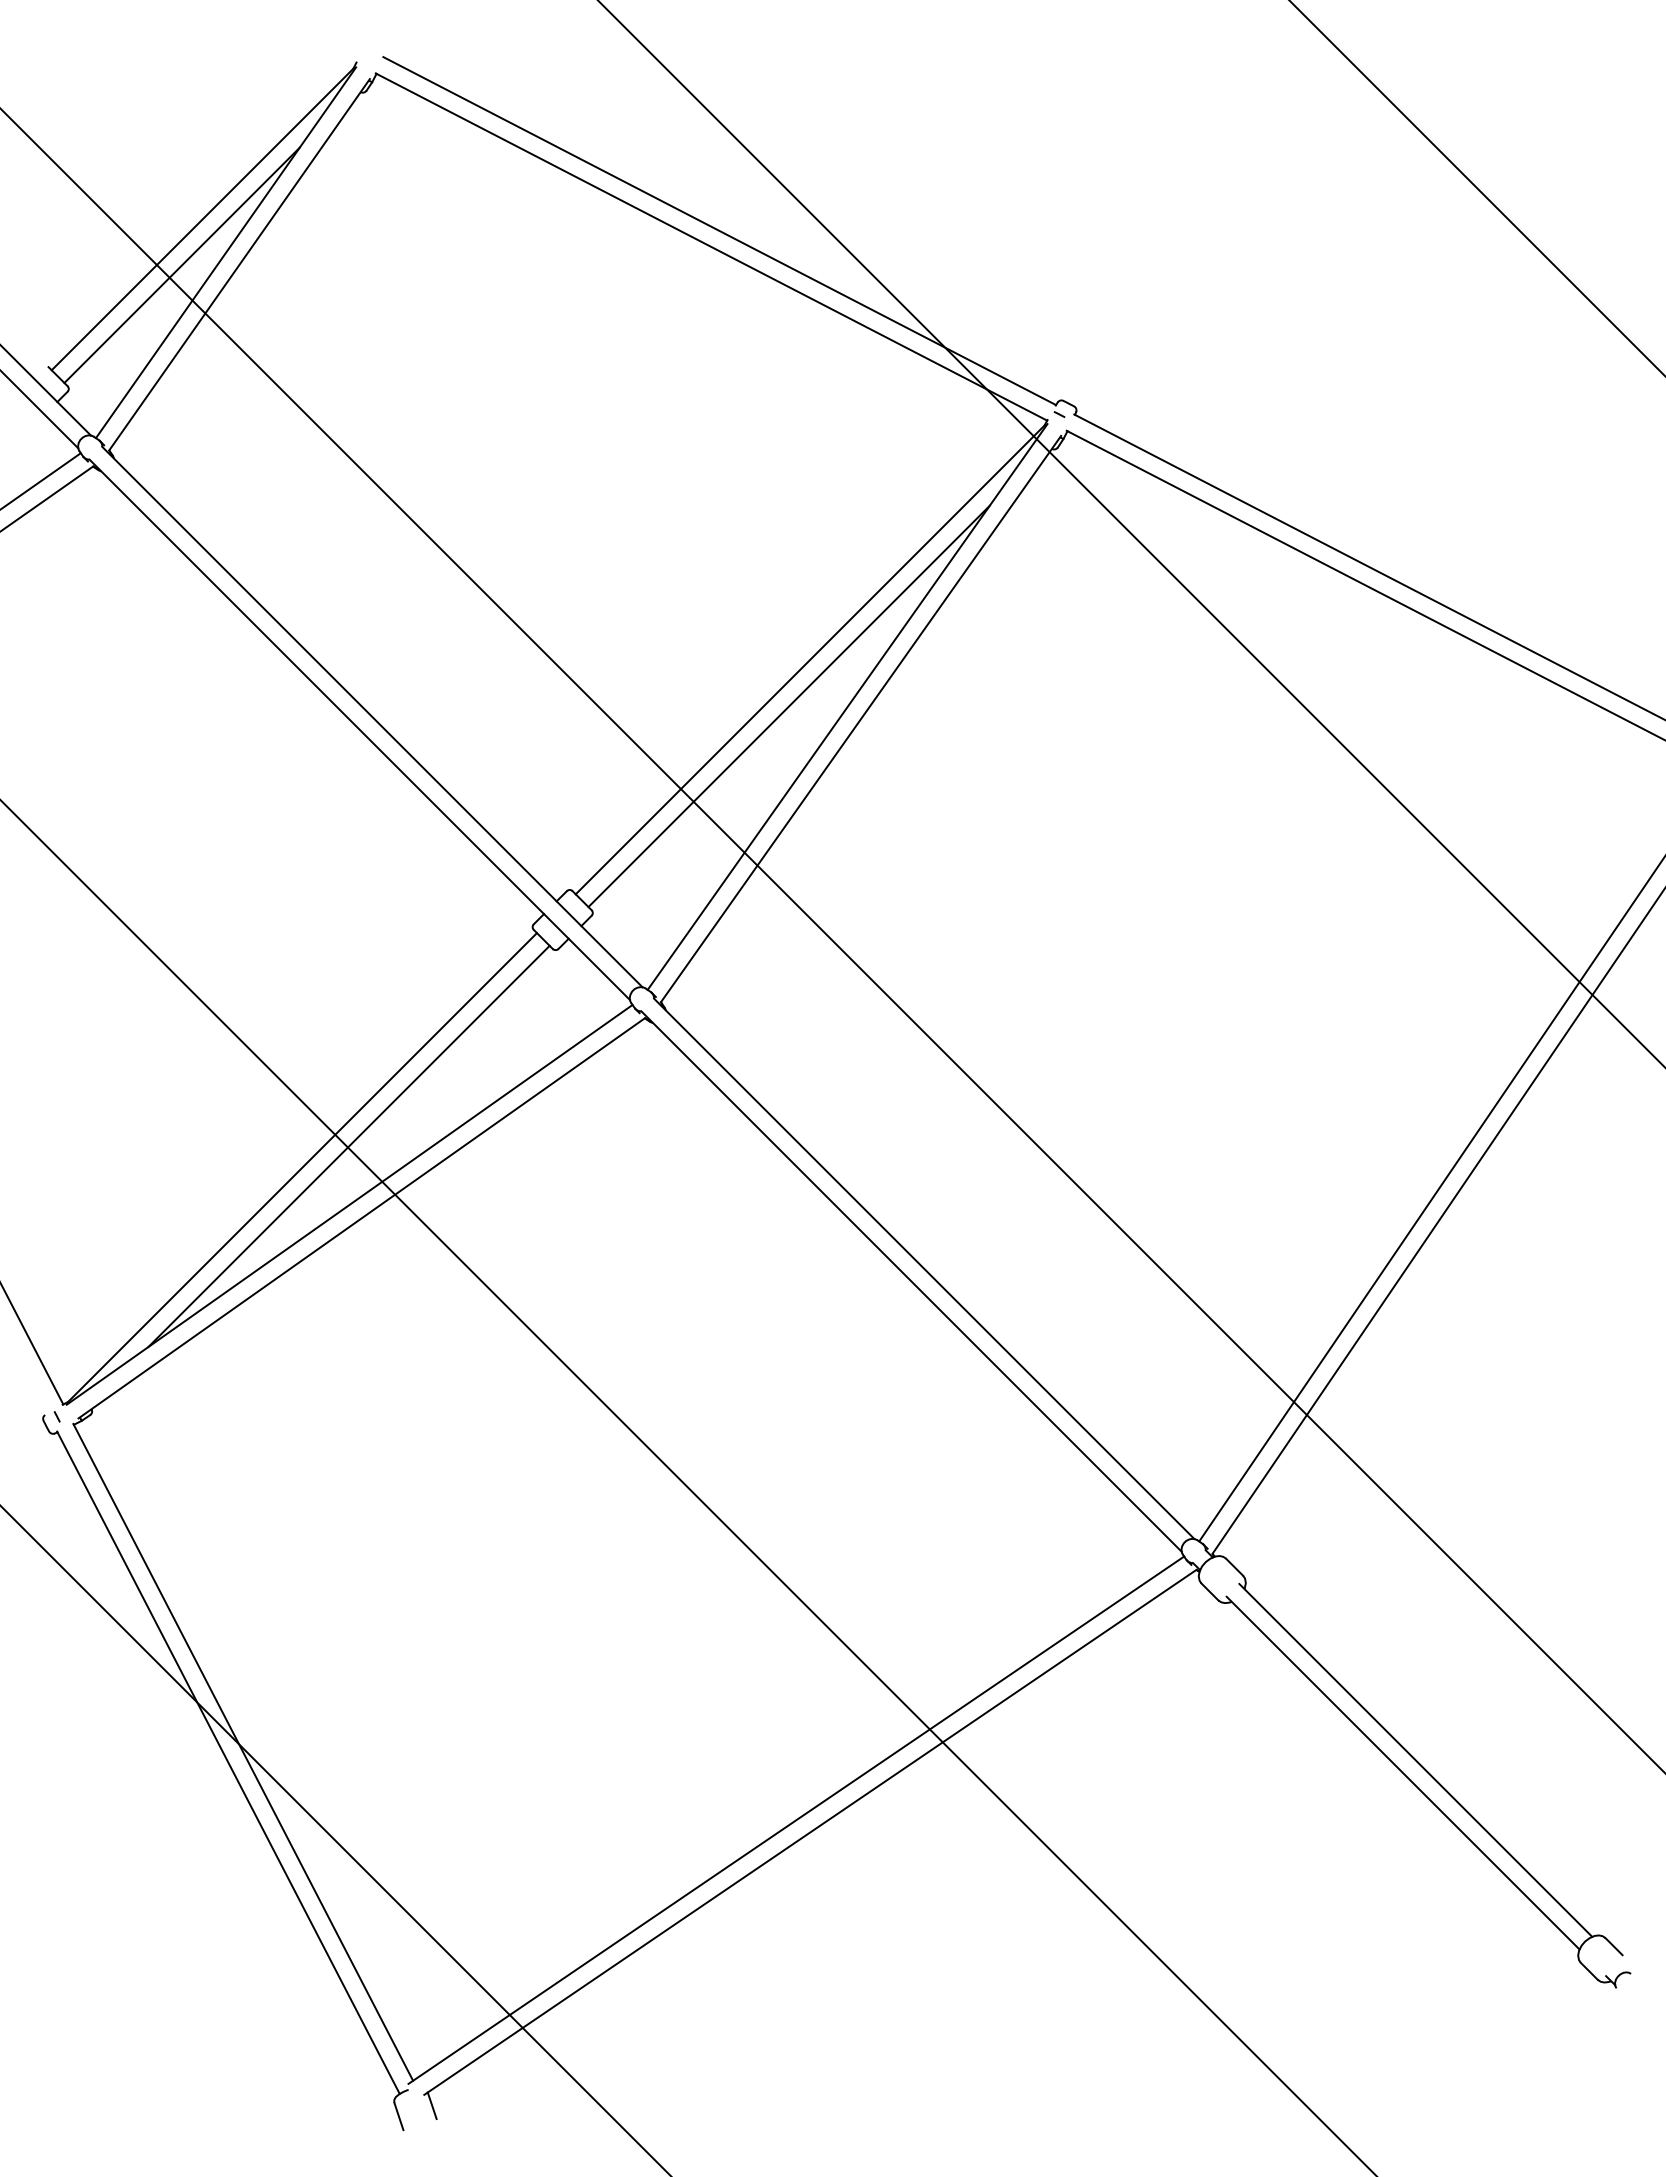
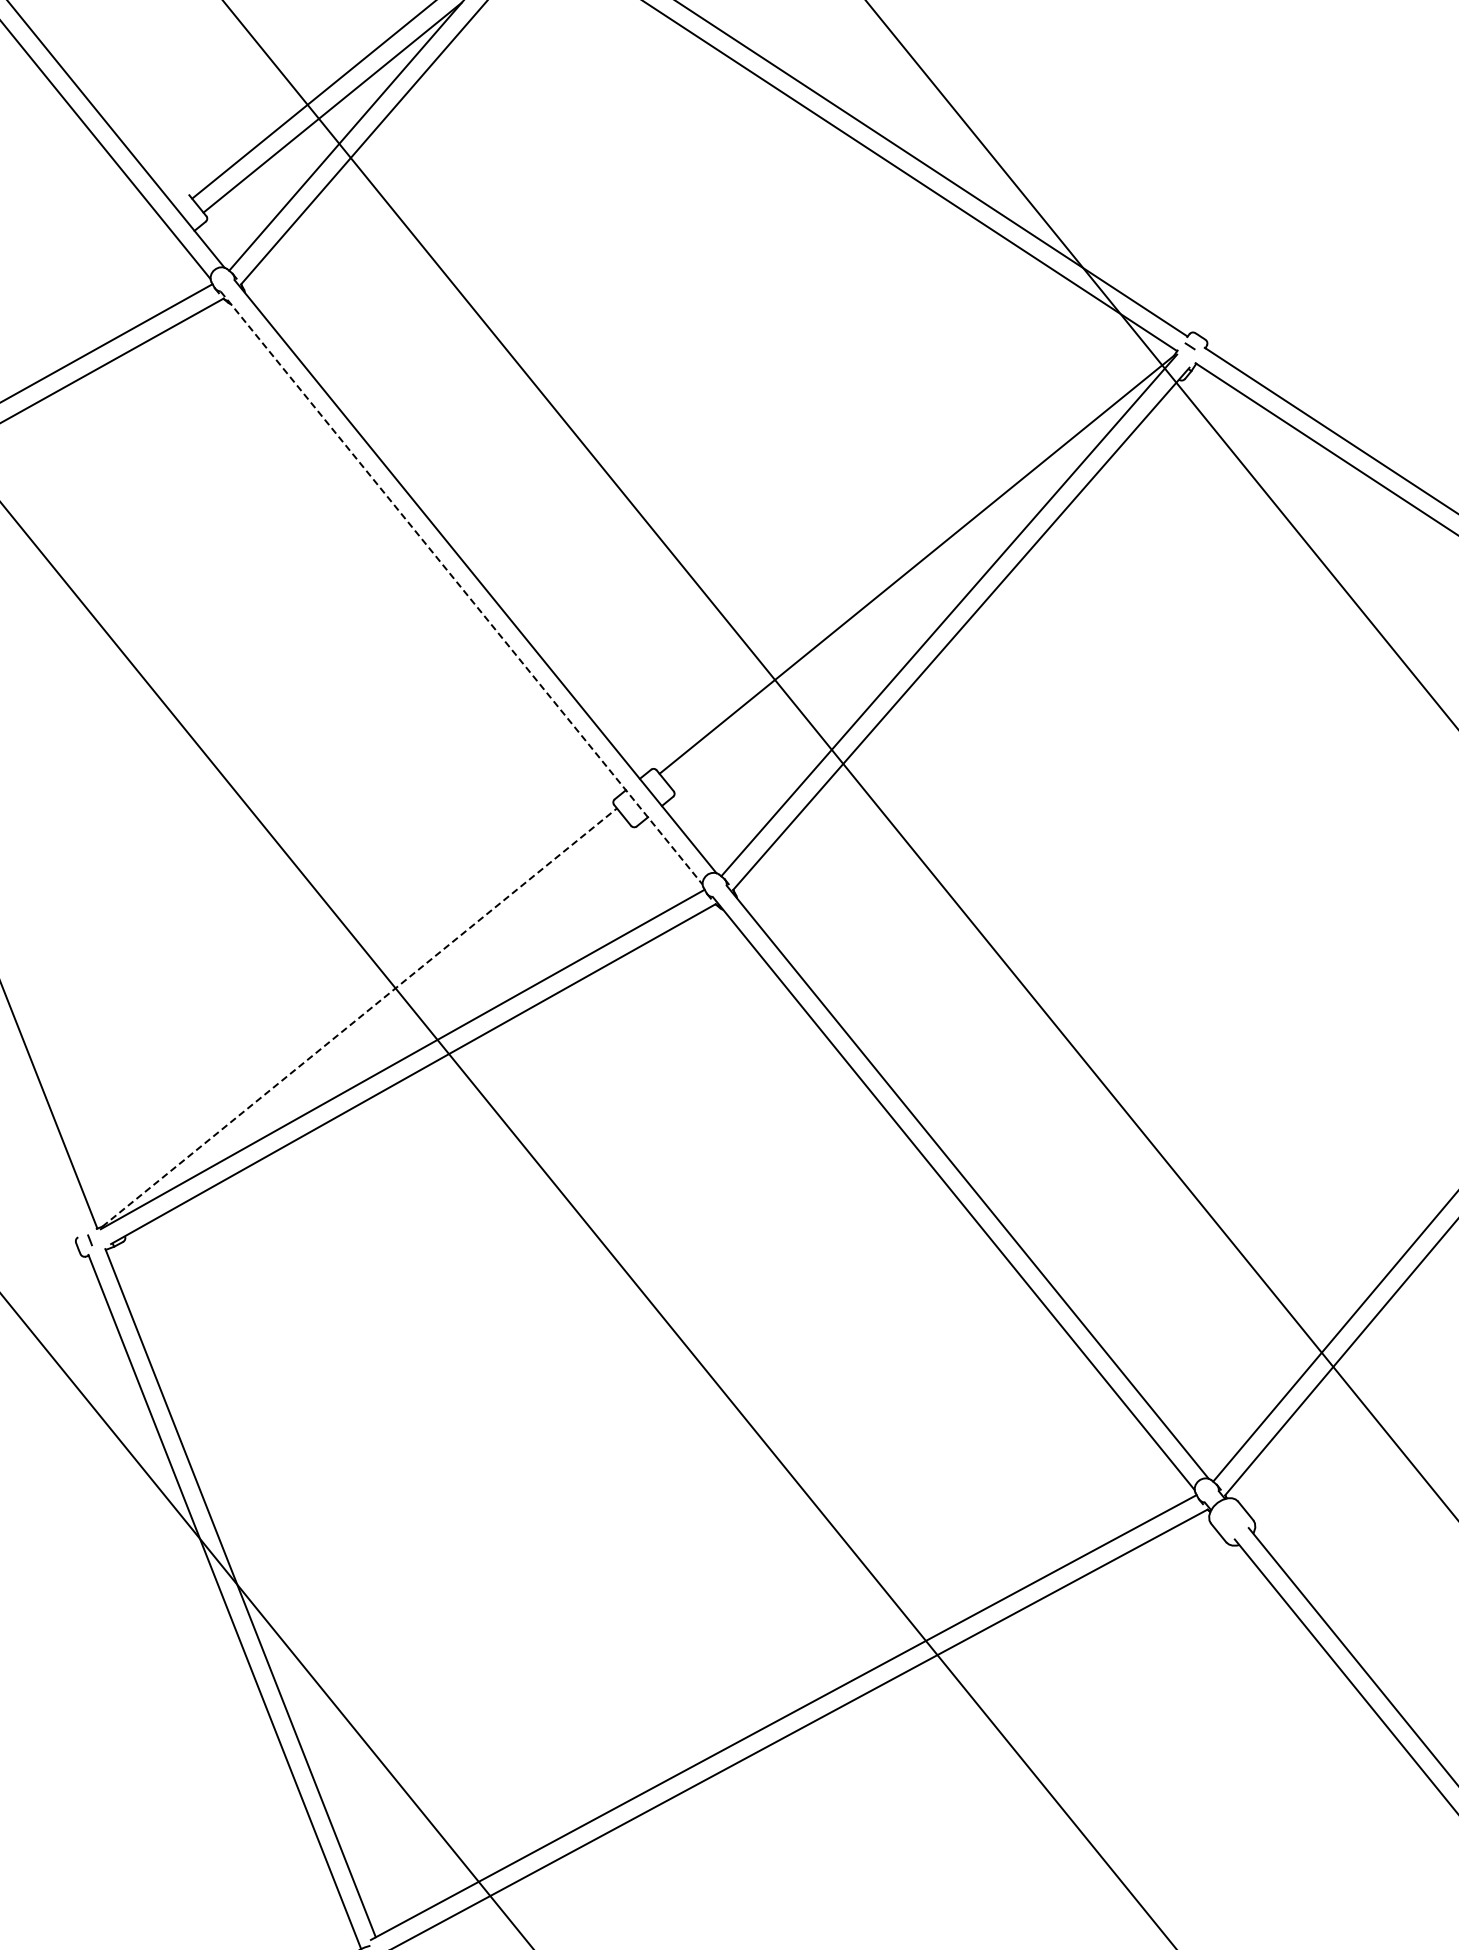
line: (788, 705) -> (890, 607), removed
line: (360, 730) -> (462, 588), solid -> dashed
line: (348, 1146) -> (407, 1001), removed
line: (302, 1167) -> (359, 1017), solid -> dashed

